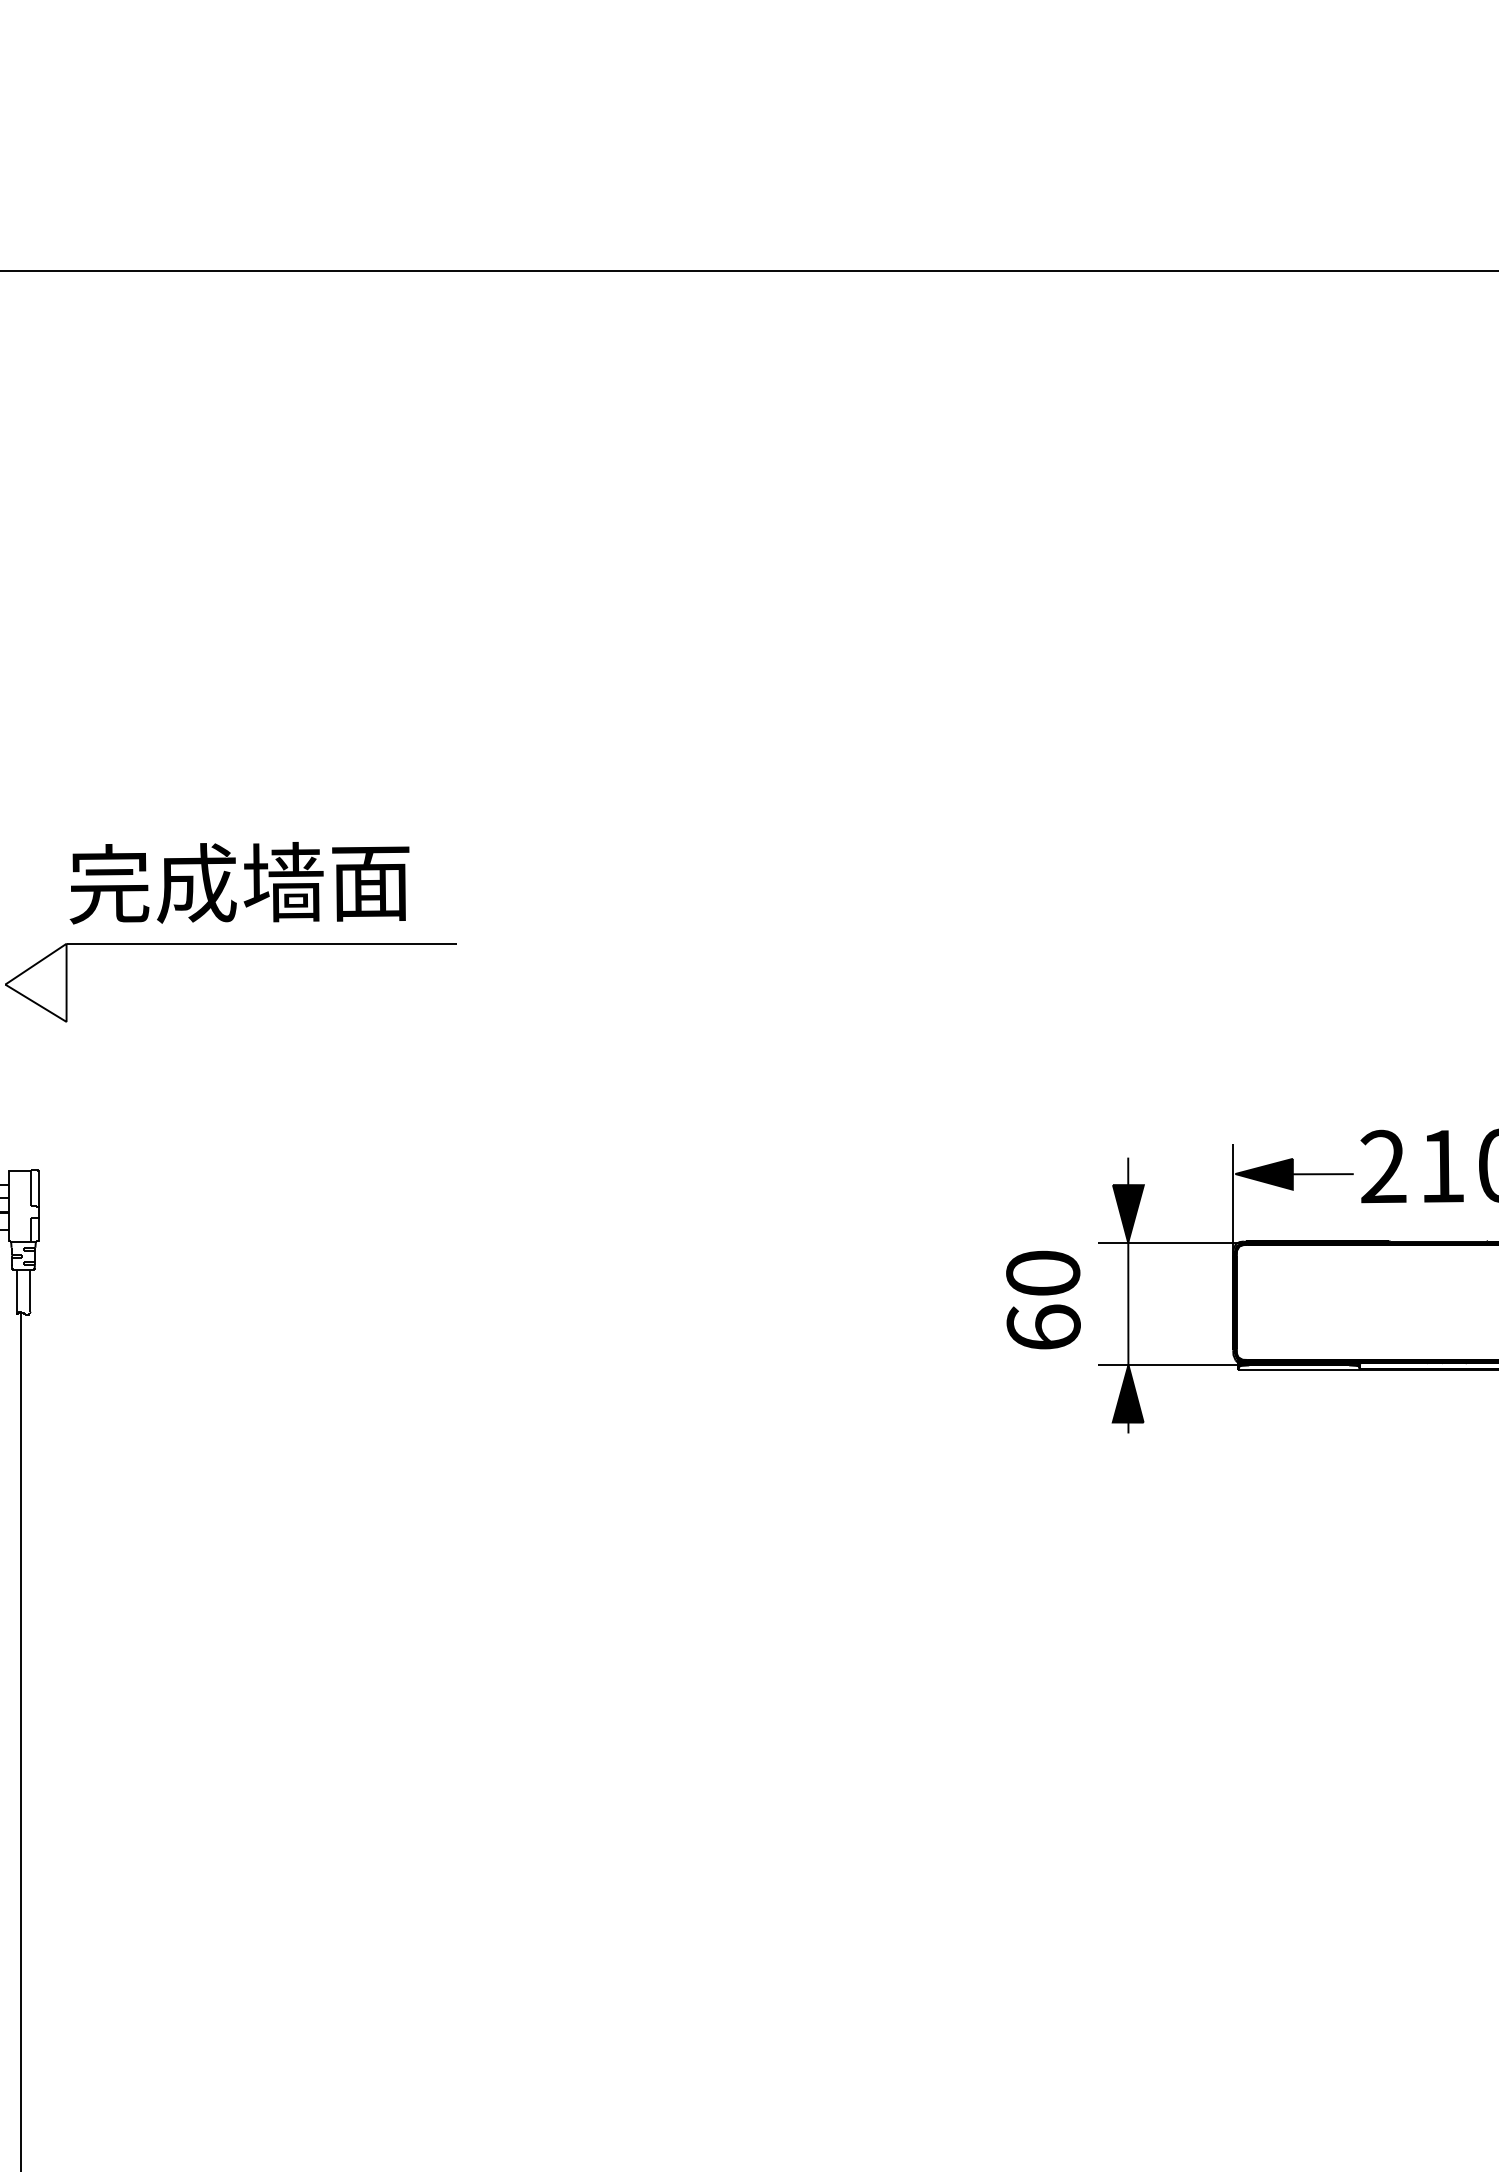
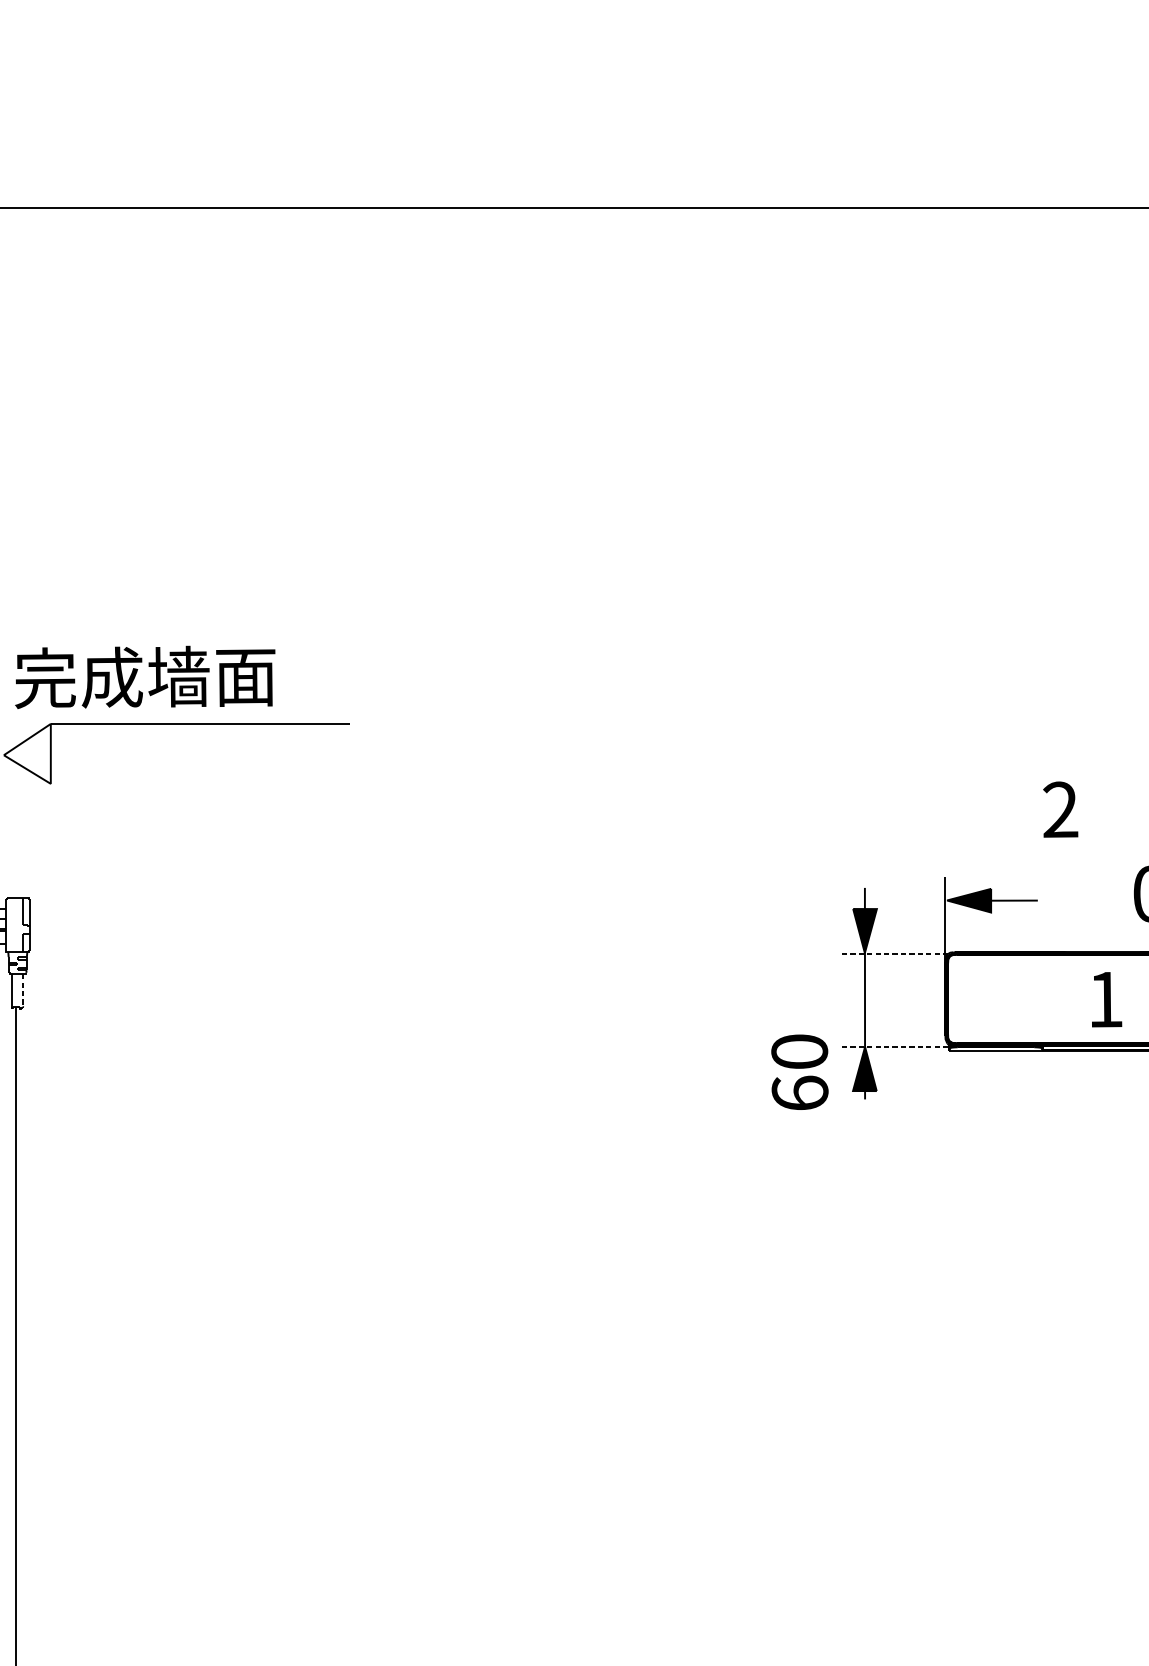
text: (239, 883) -> (145, 677), moved
text: (1383, 1166) -> (1060, 809), moved
text: (1443, 1166) -> (1106, 999), moved
line: (1172, 1243) -> (898, 953), solid -> dashed
line: (30, 1290) -> (23, 989), solid -> dashed
text: (1043, 1299) -> (799, 1071), moved
line: (1172, 1365) -> (898, 1047), solid -> dashed

